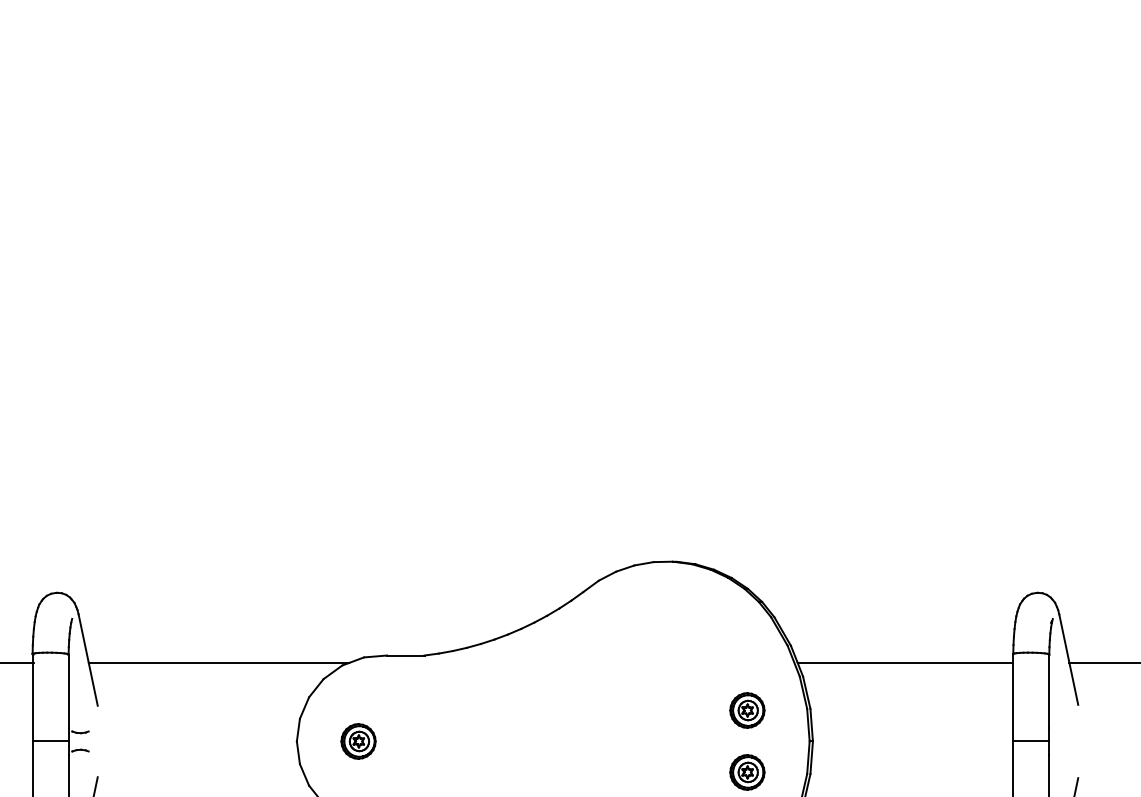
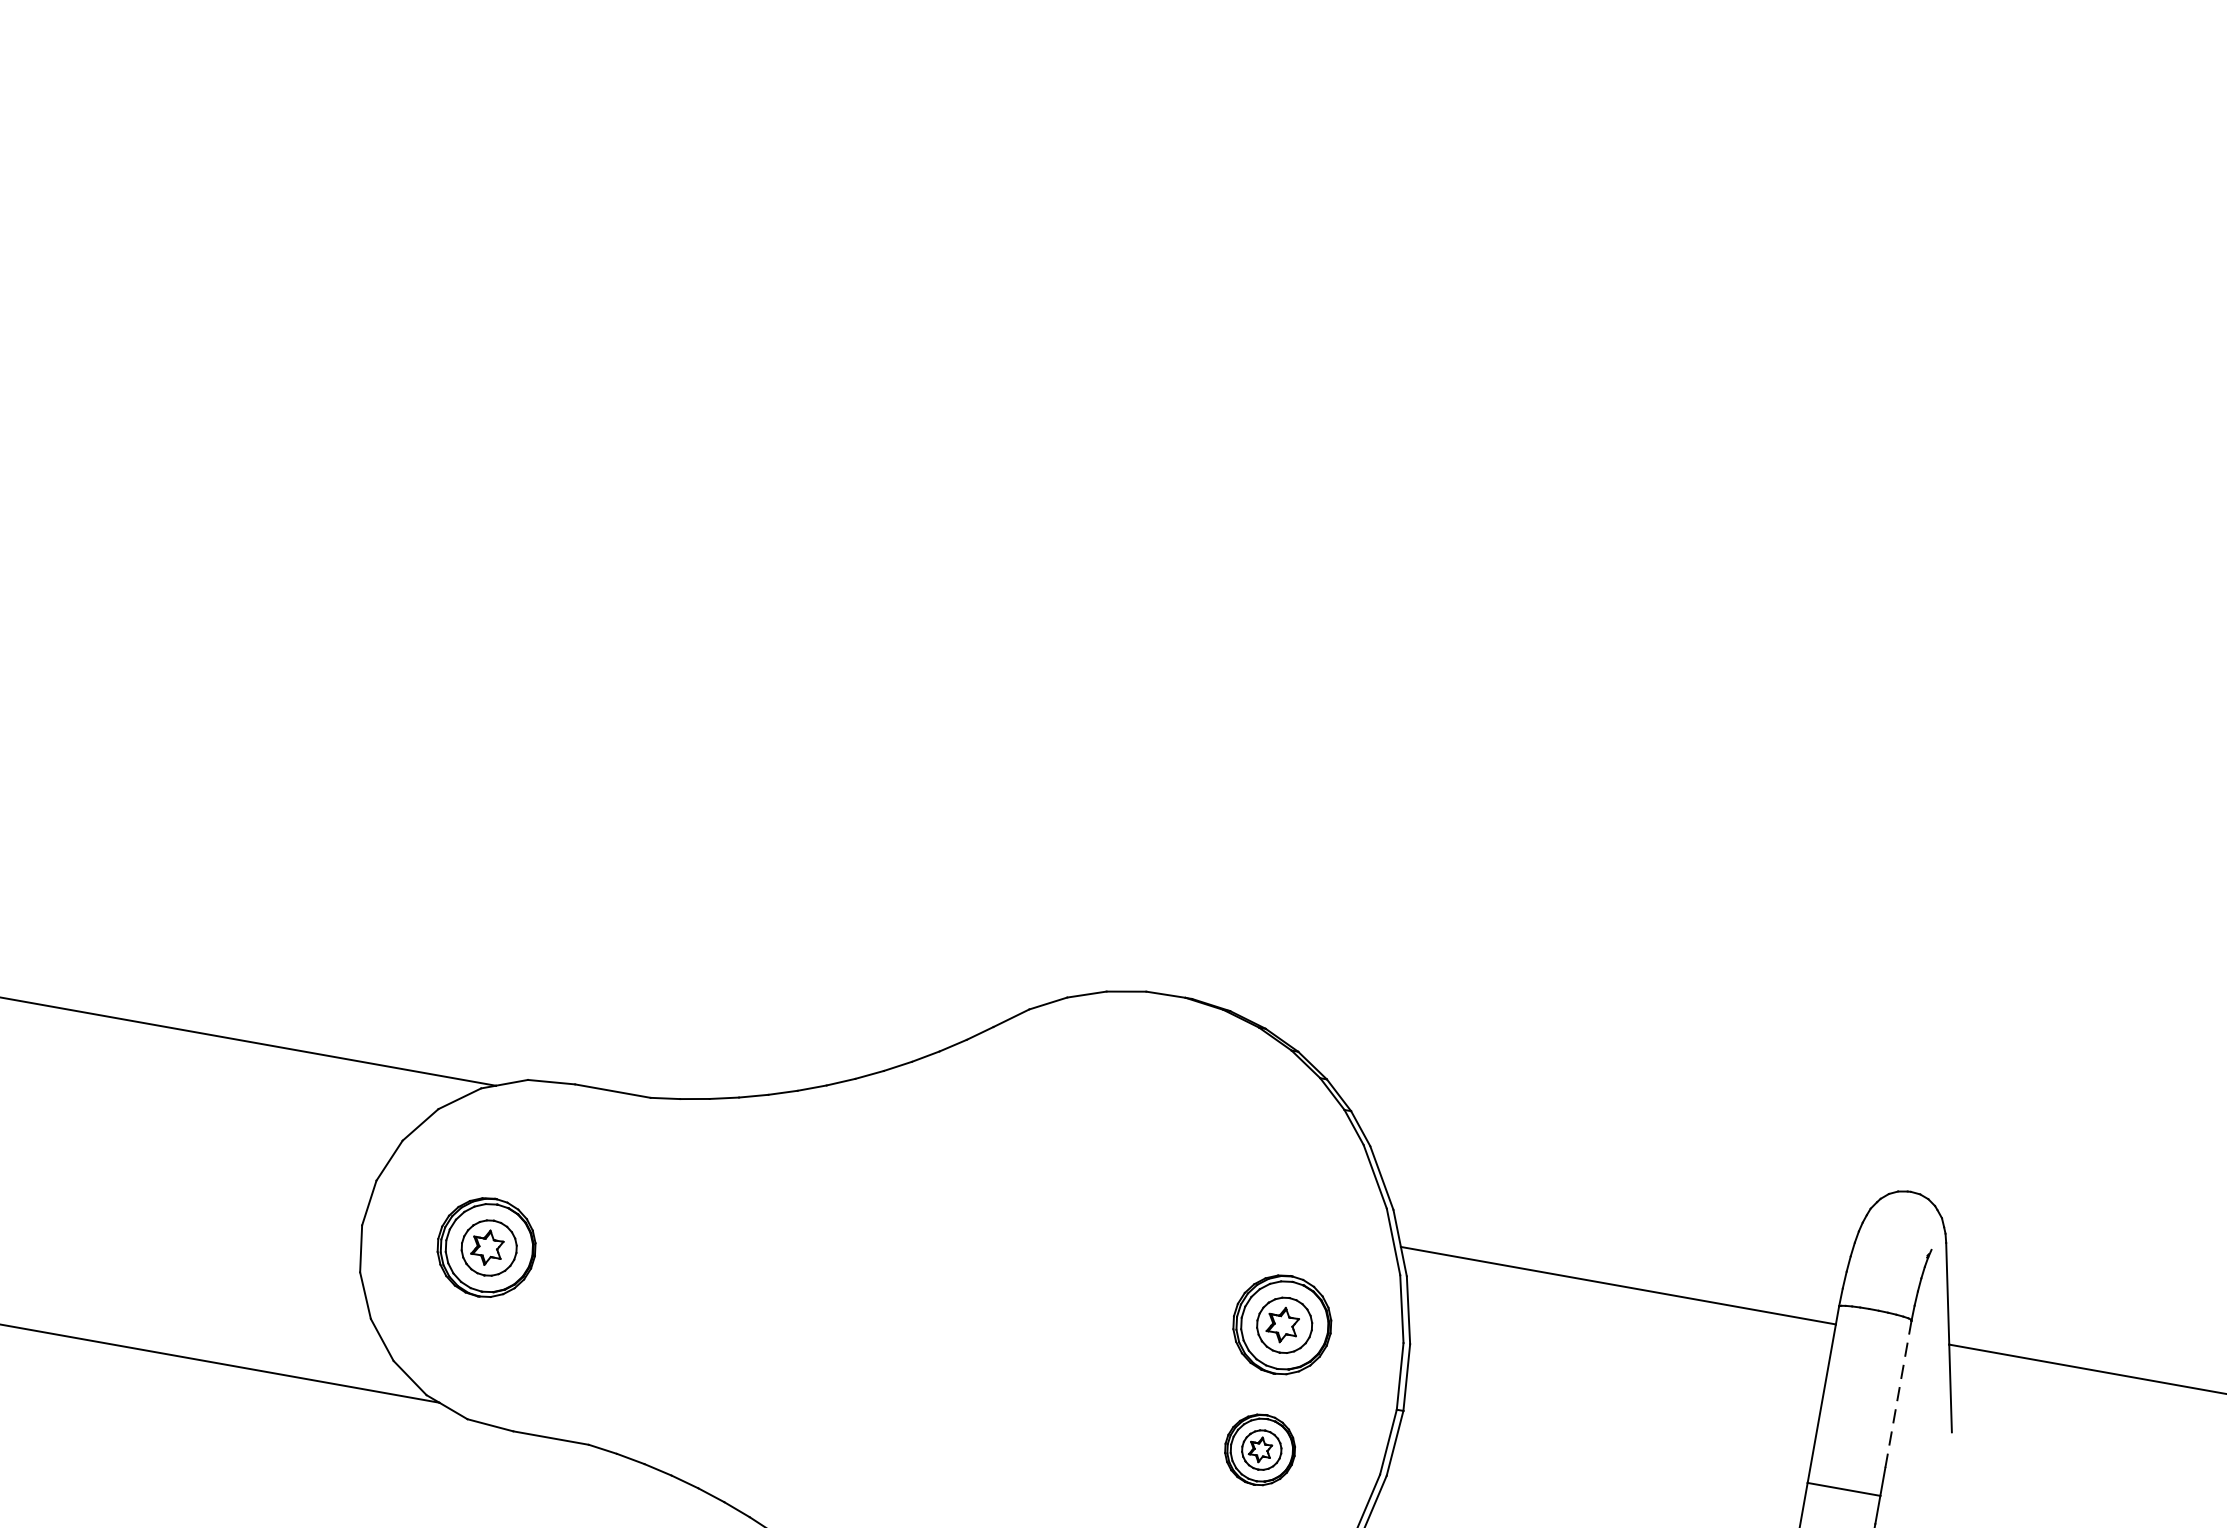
line: (1049, 690) -> (1899, 1393), solid -> dashed
part: (747, 710) -> (1282, 1324), size x1.4
part: (358, 741) -> (486, 1247), size x1.4

